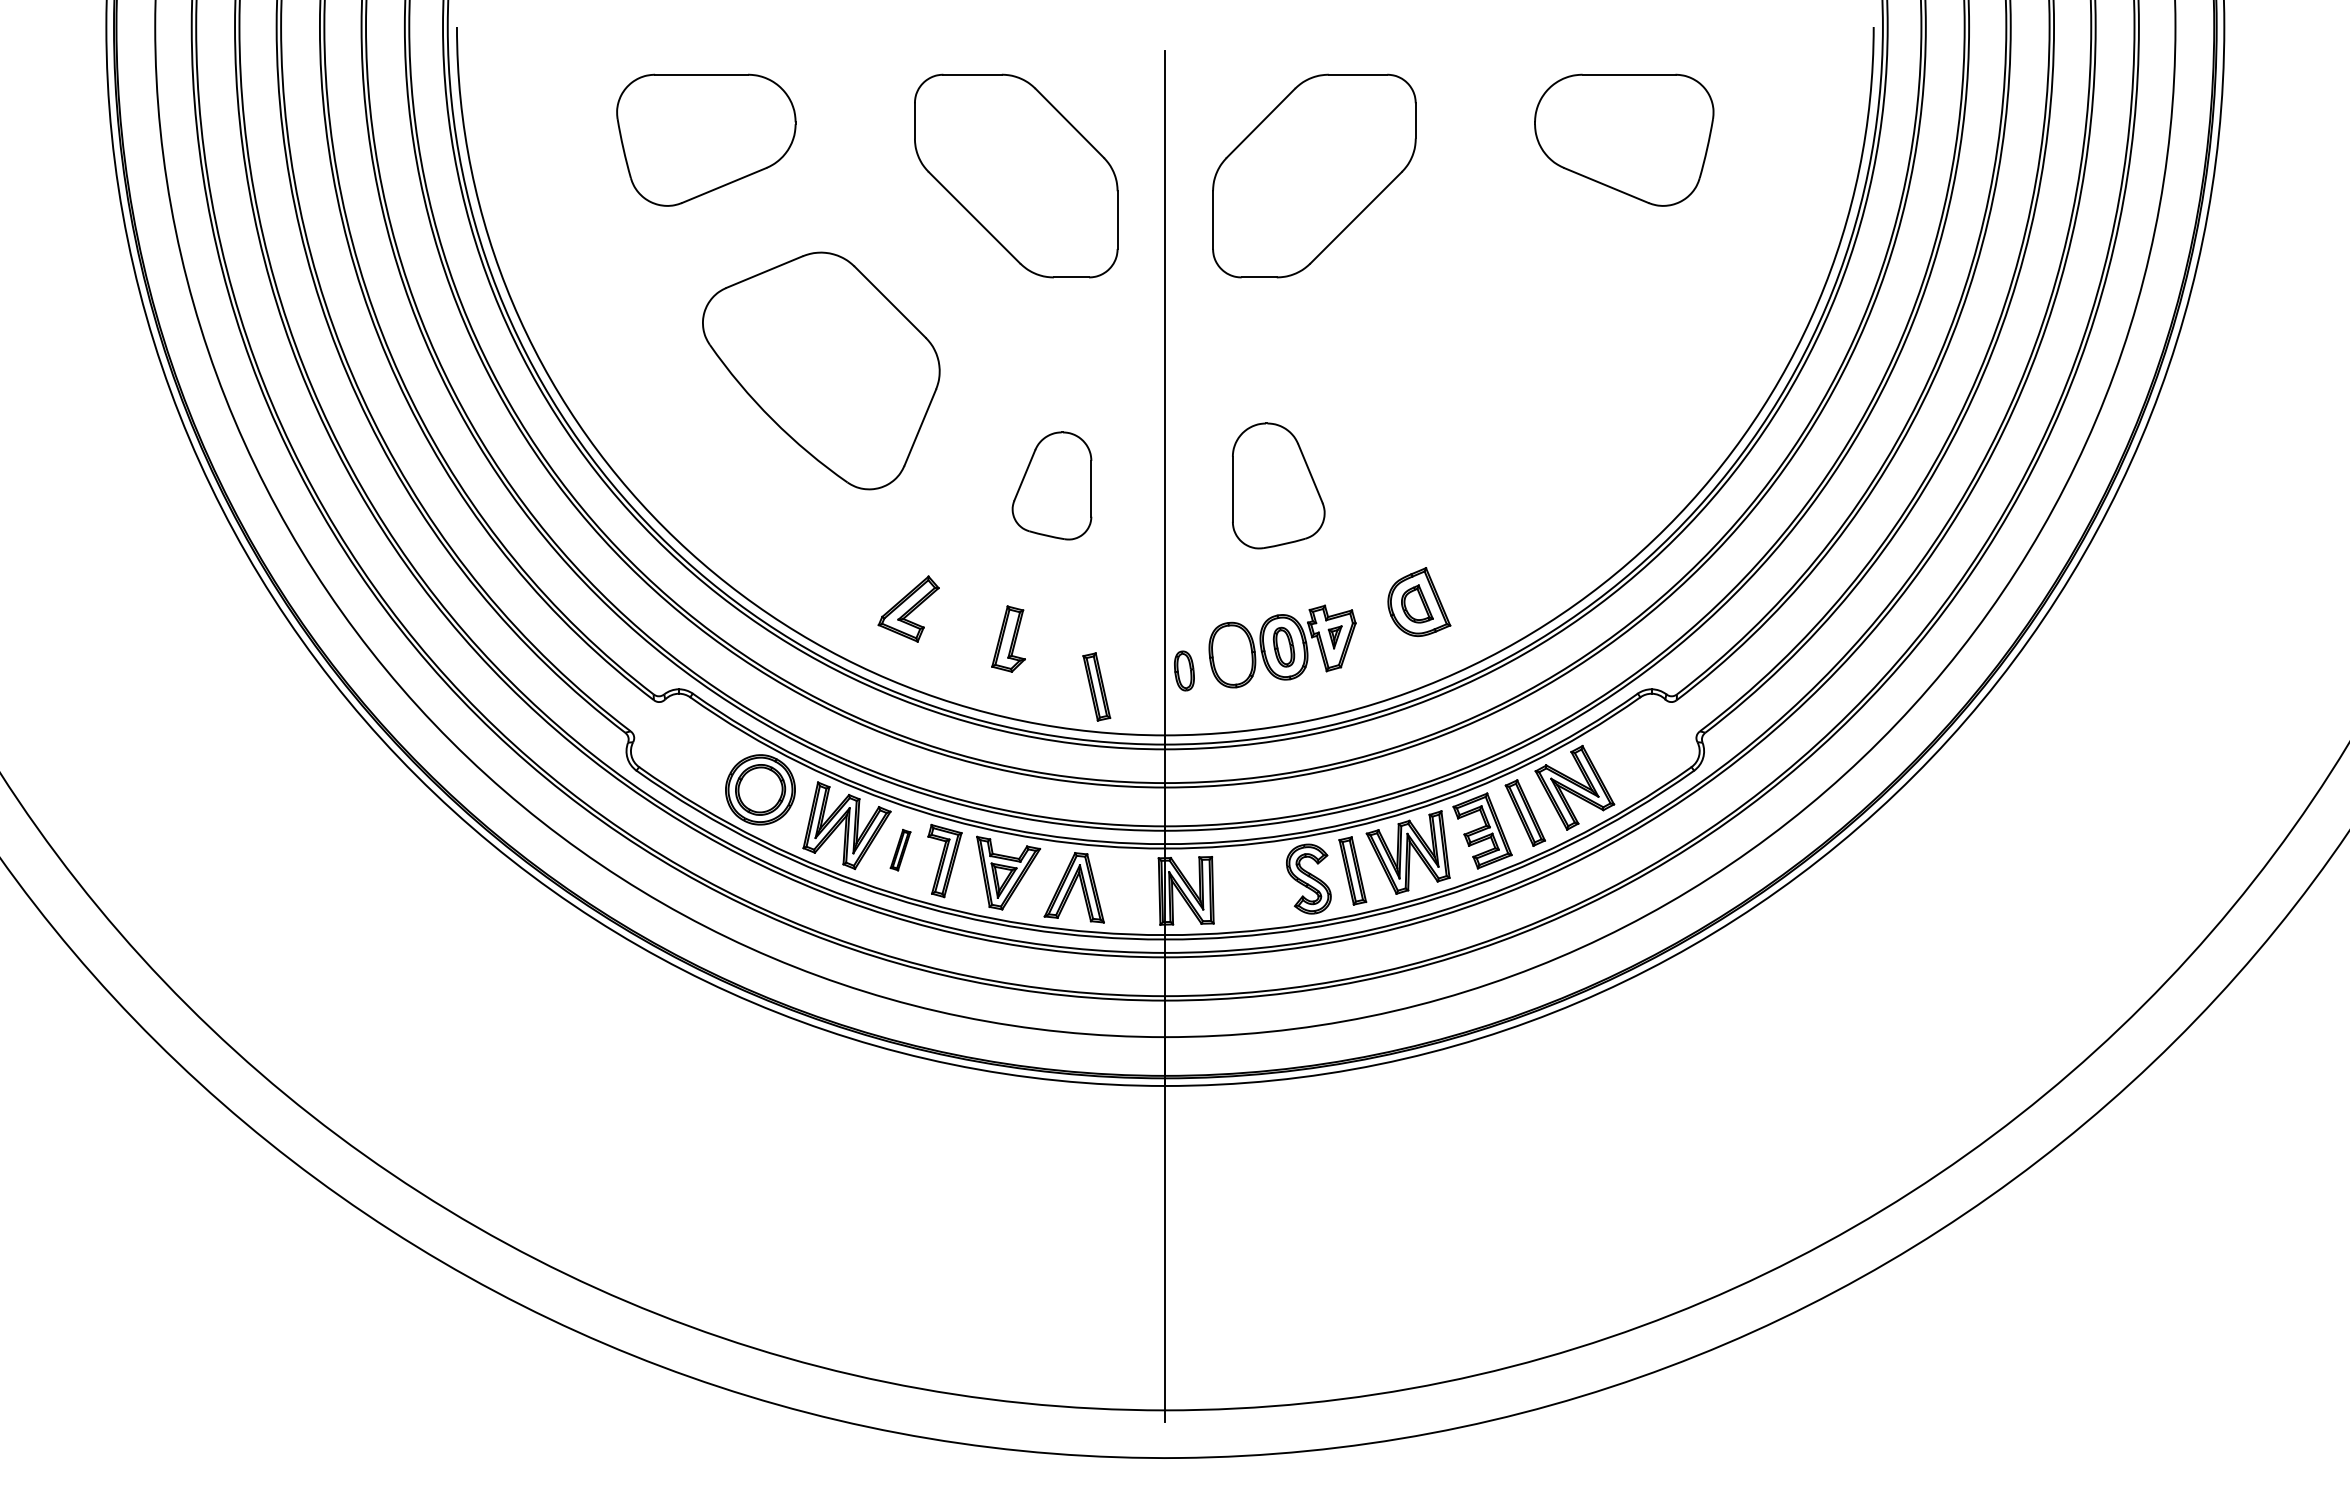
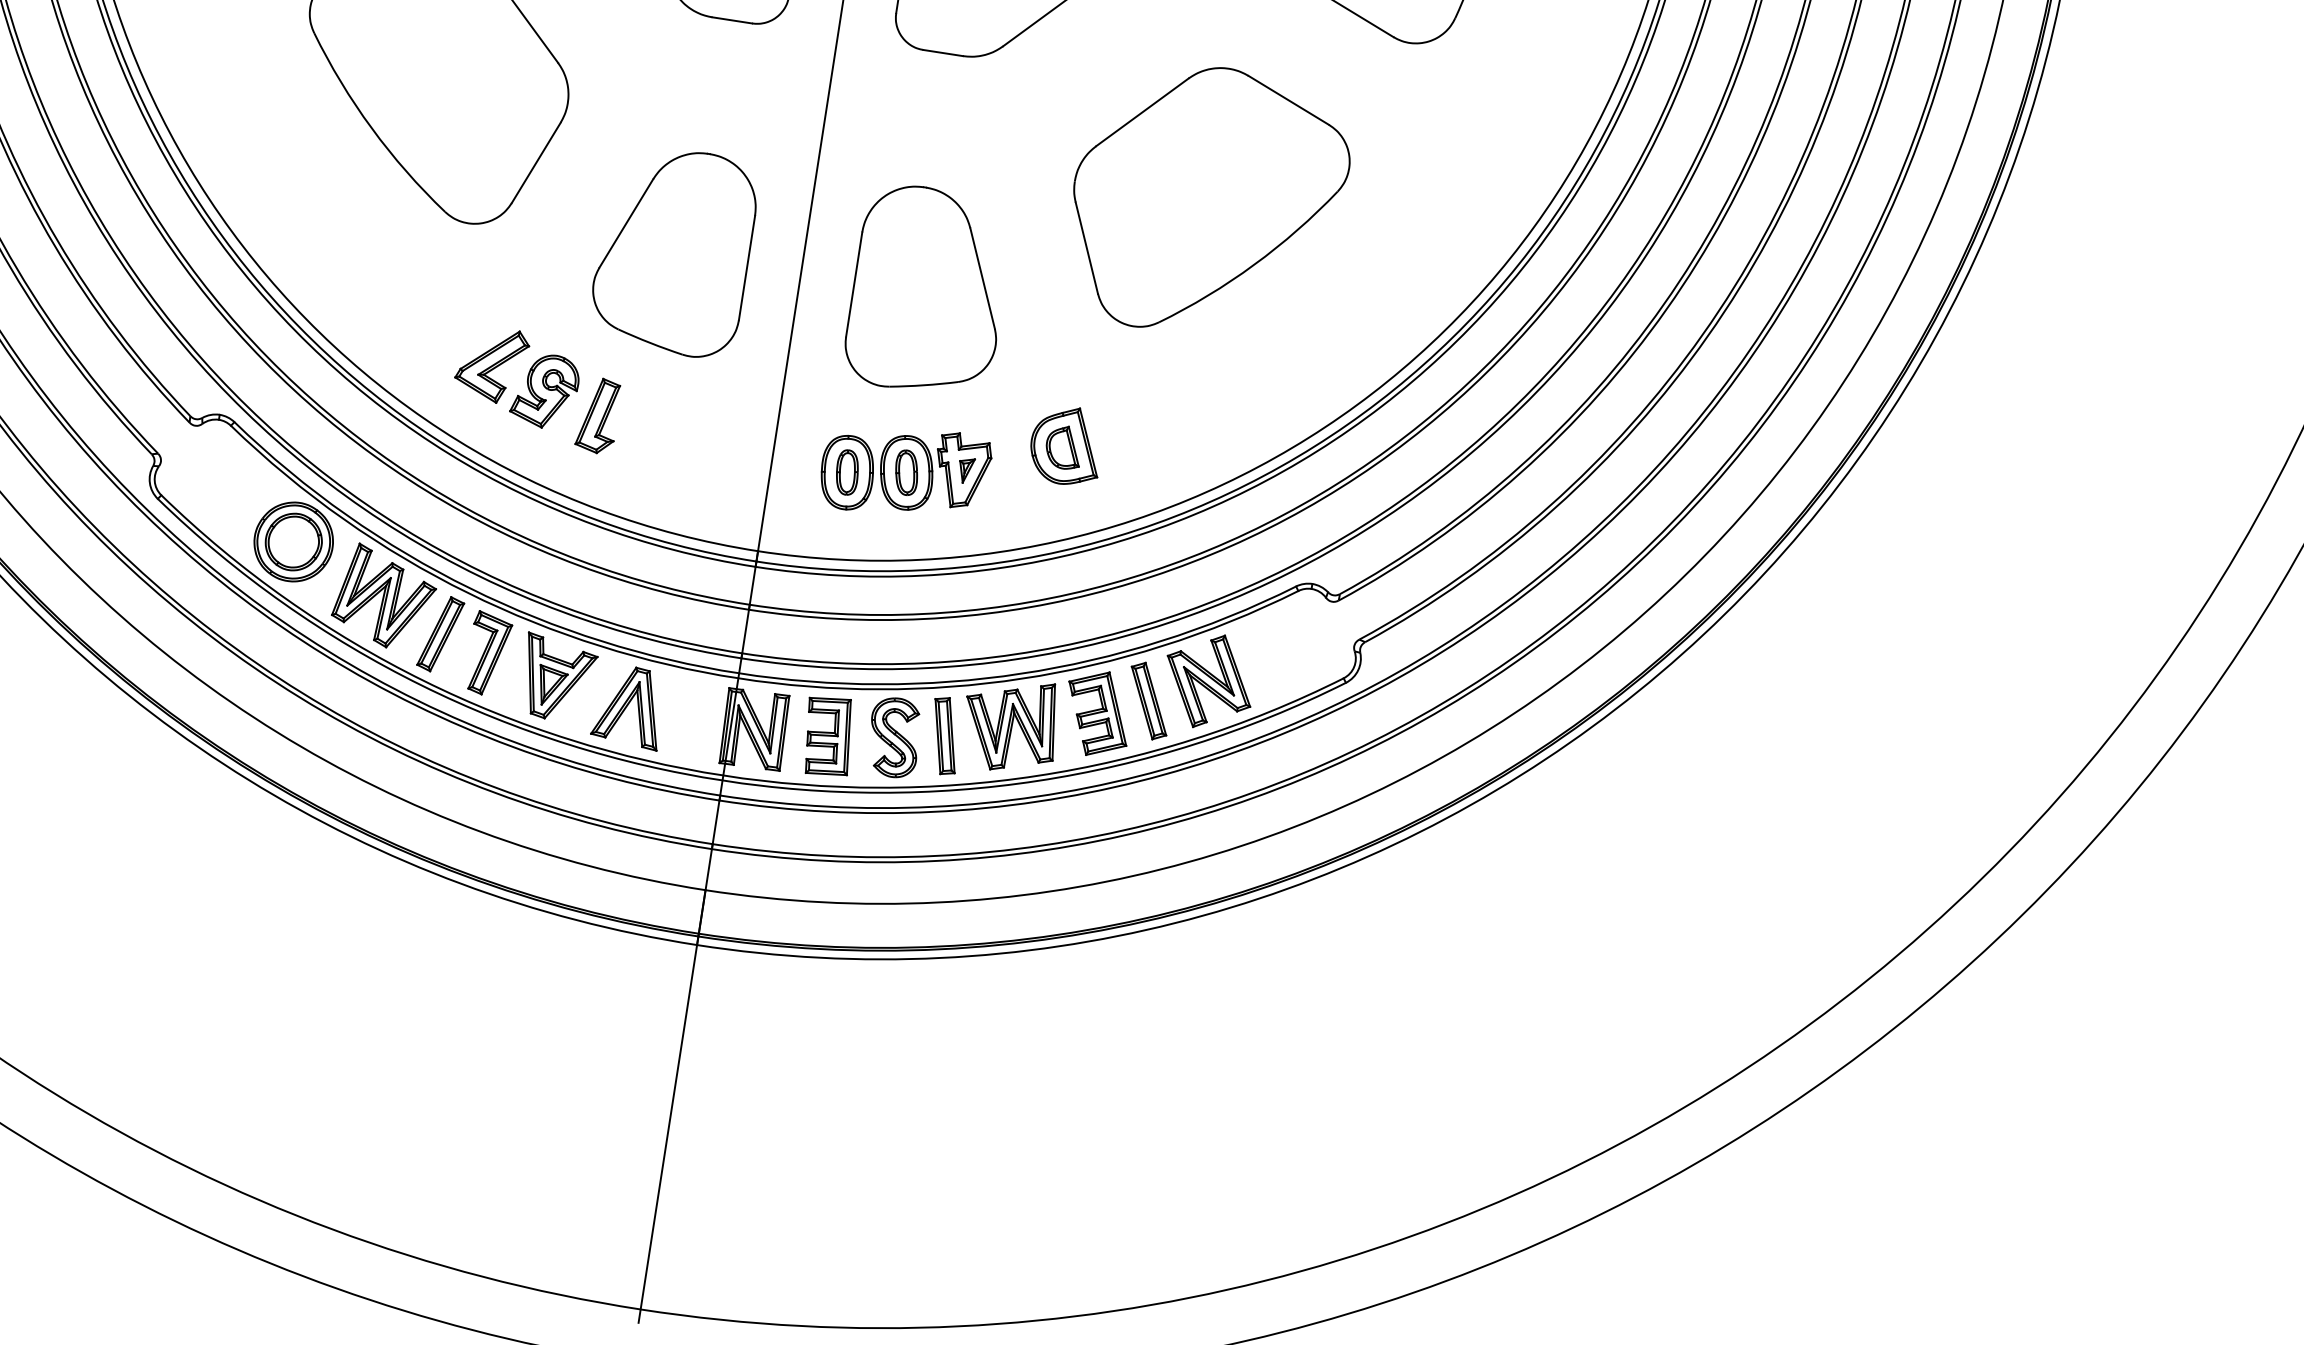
part: (1509, 370) -> (1208, 201), added
part: (1051, 485) -> (673, 250), size x1.67
part: (1278, 485) -> (928, 290), size x1.43
part: (958, 624) -> (544, 390), added
part: (1184, 670) -> (847, 471), moved
part: (1096, 686) -> (689, 484), removed
part: (900, 849) -> (440, 633), size x1.67
part: (1251, 886) -> (828, 735), added

